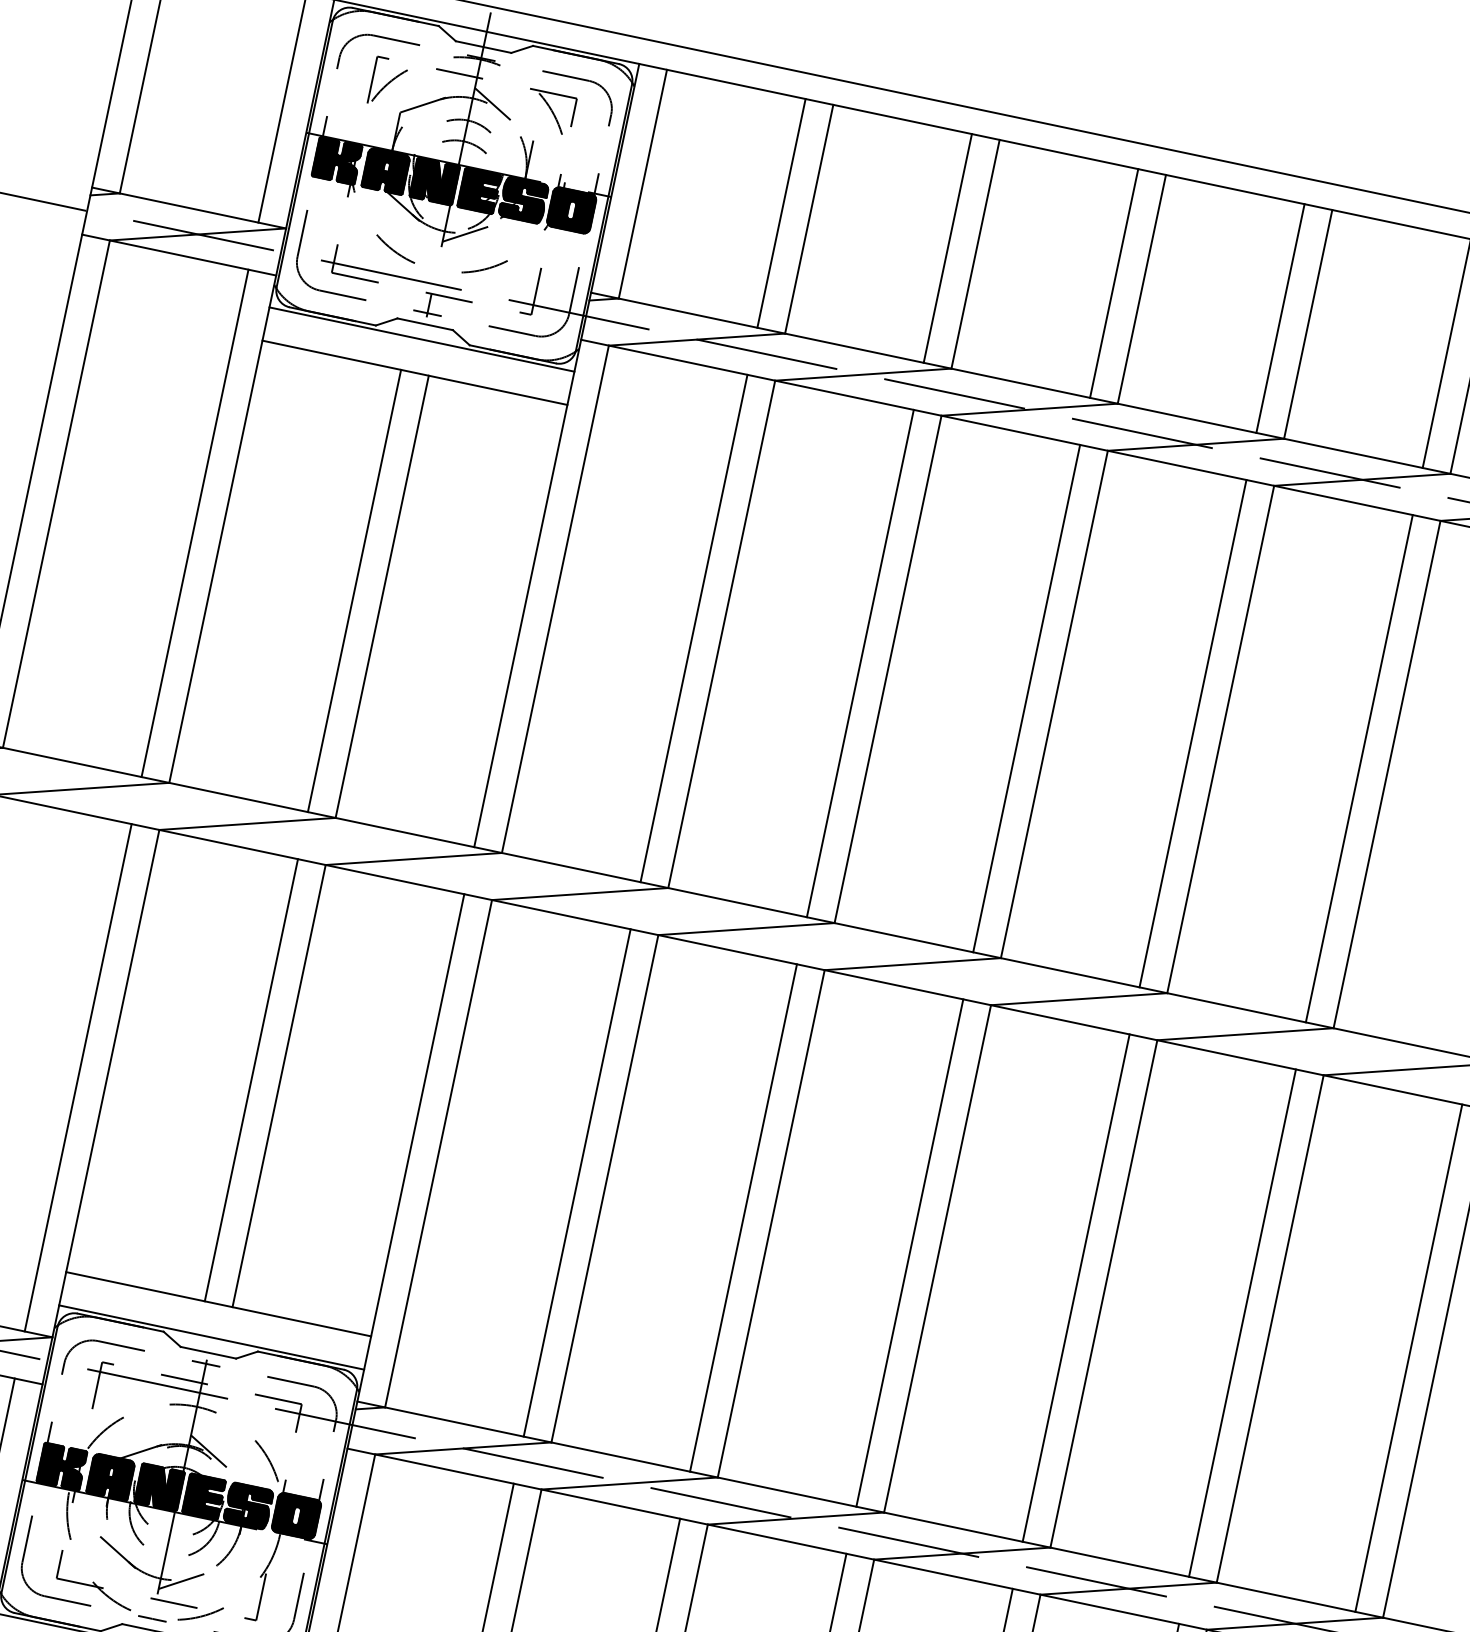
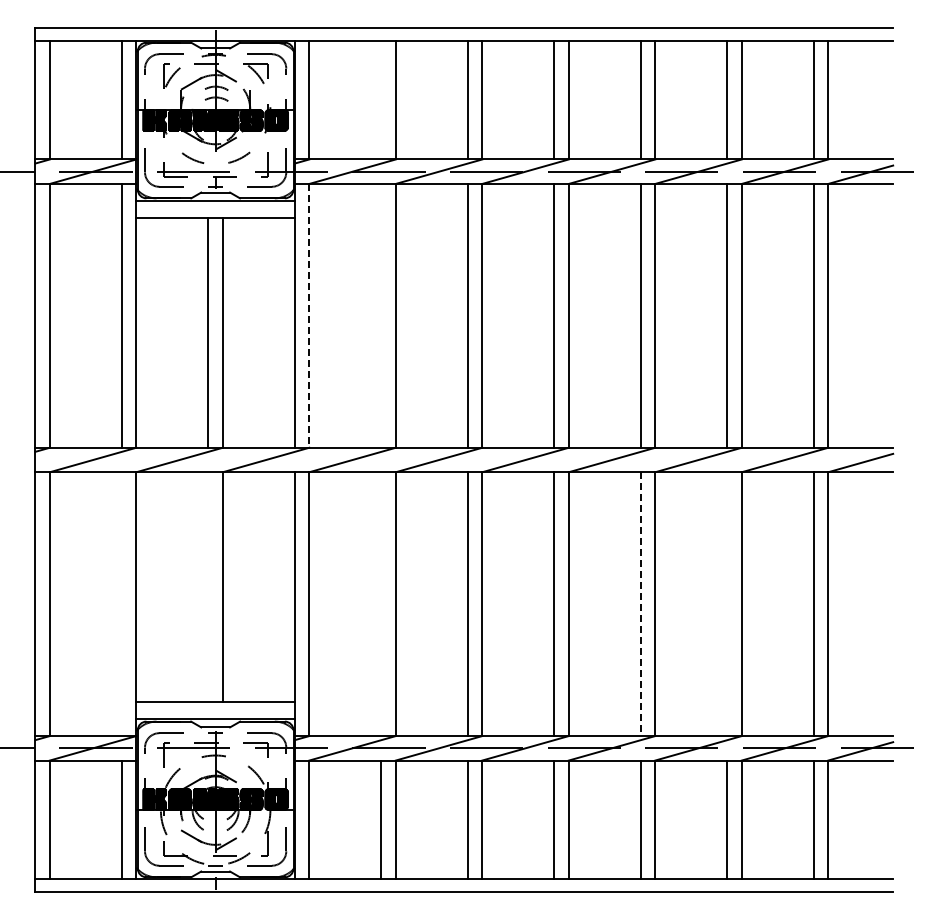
line: (781, 212) -> (381, 99), removed
line: (555, 598) -> (309, 315), solid -> dashed
line: (694, 627) -> (381, 315), removed
line: (77, 1078) -> (121, 604), removed
line: (251, 1080) -> (208, 587), removed
line: (577, 1183) -> (381, 604), removed
line: (1075, 1288) -> (640, 604), solid -> dashed
line: (1242, 1323) -> (727, 604), removed

